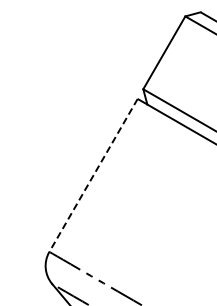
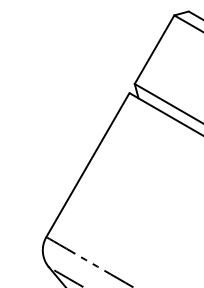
line: (93, 175) -> (87, 165), dashed -> solid

